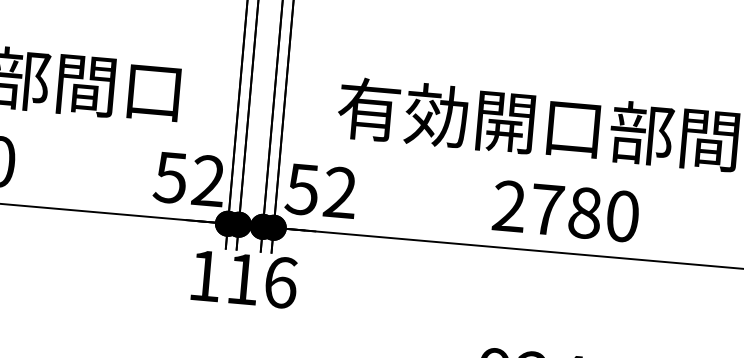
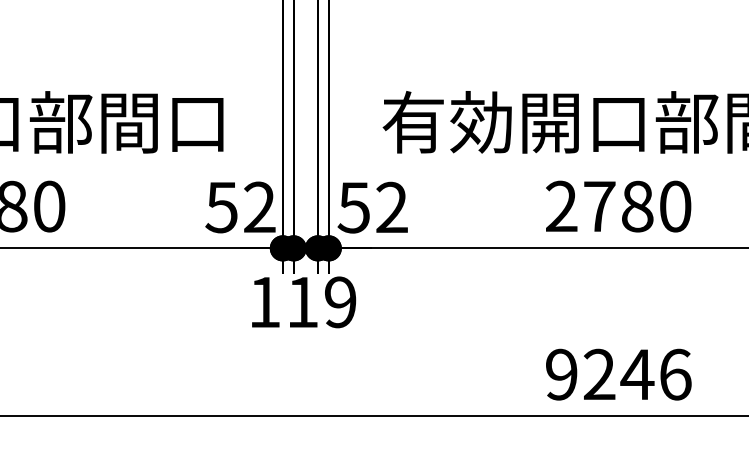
text: (280, 282) -> (340, 302), 116 -> 119

